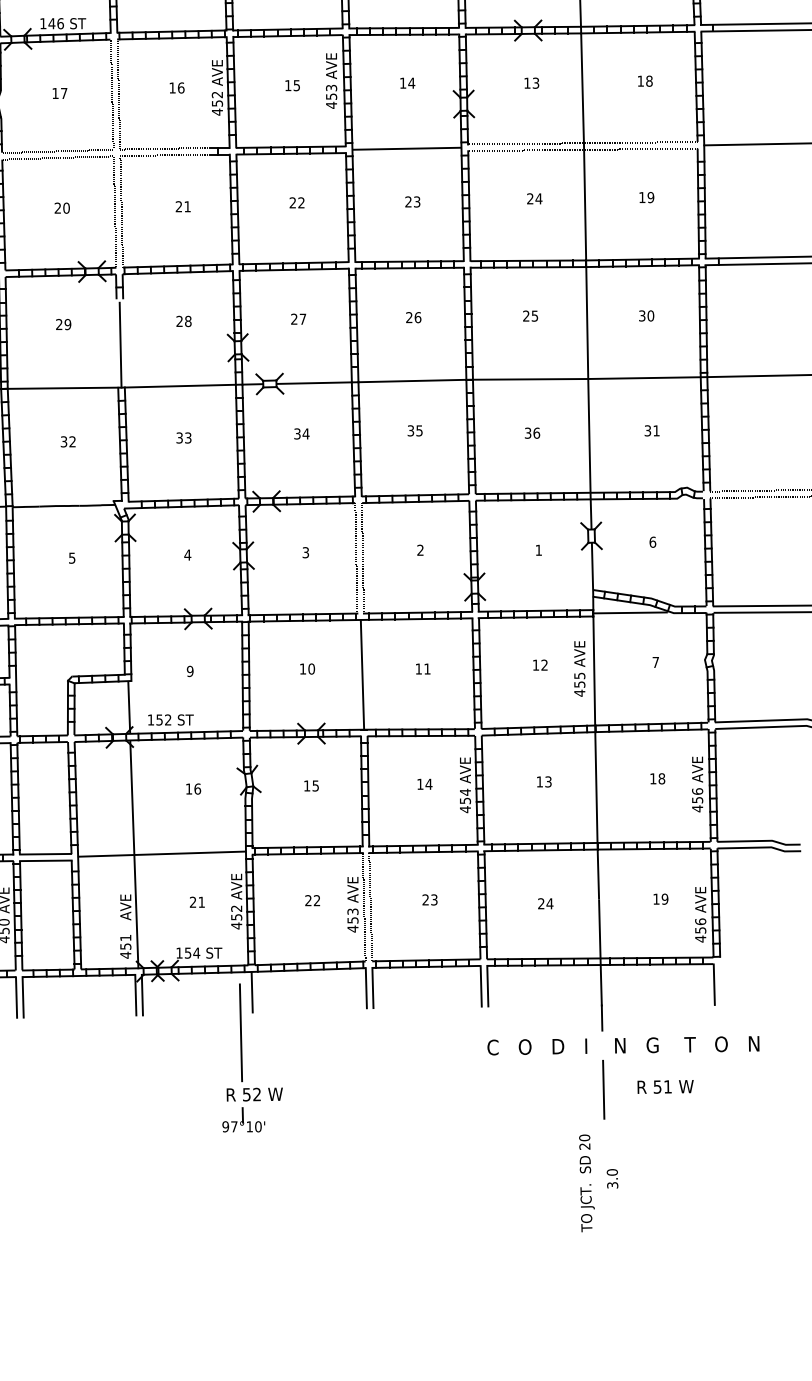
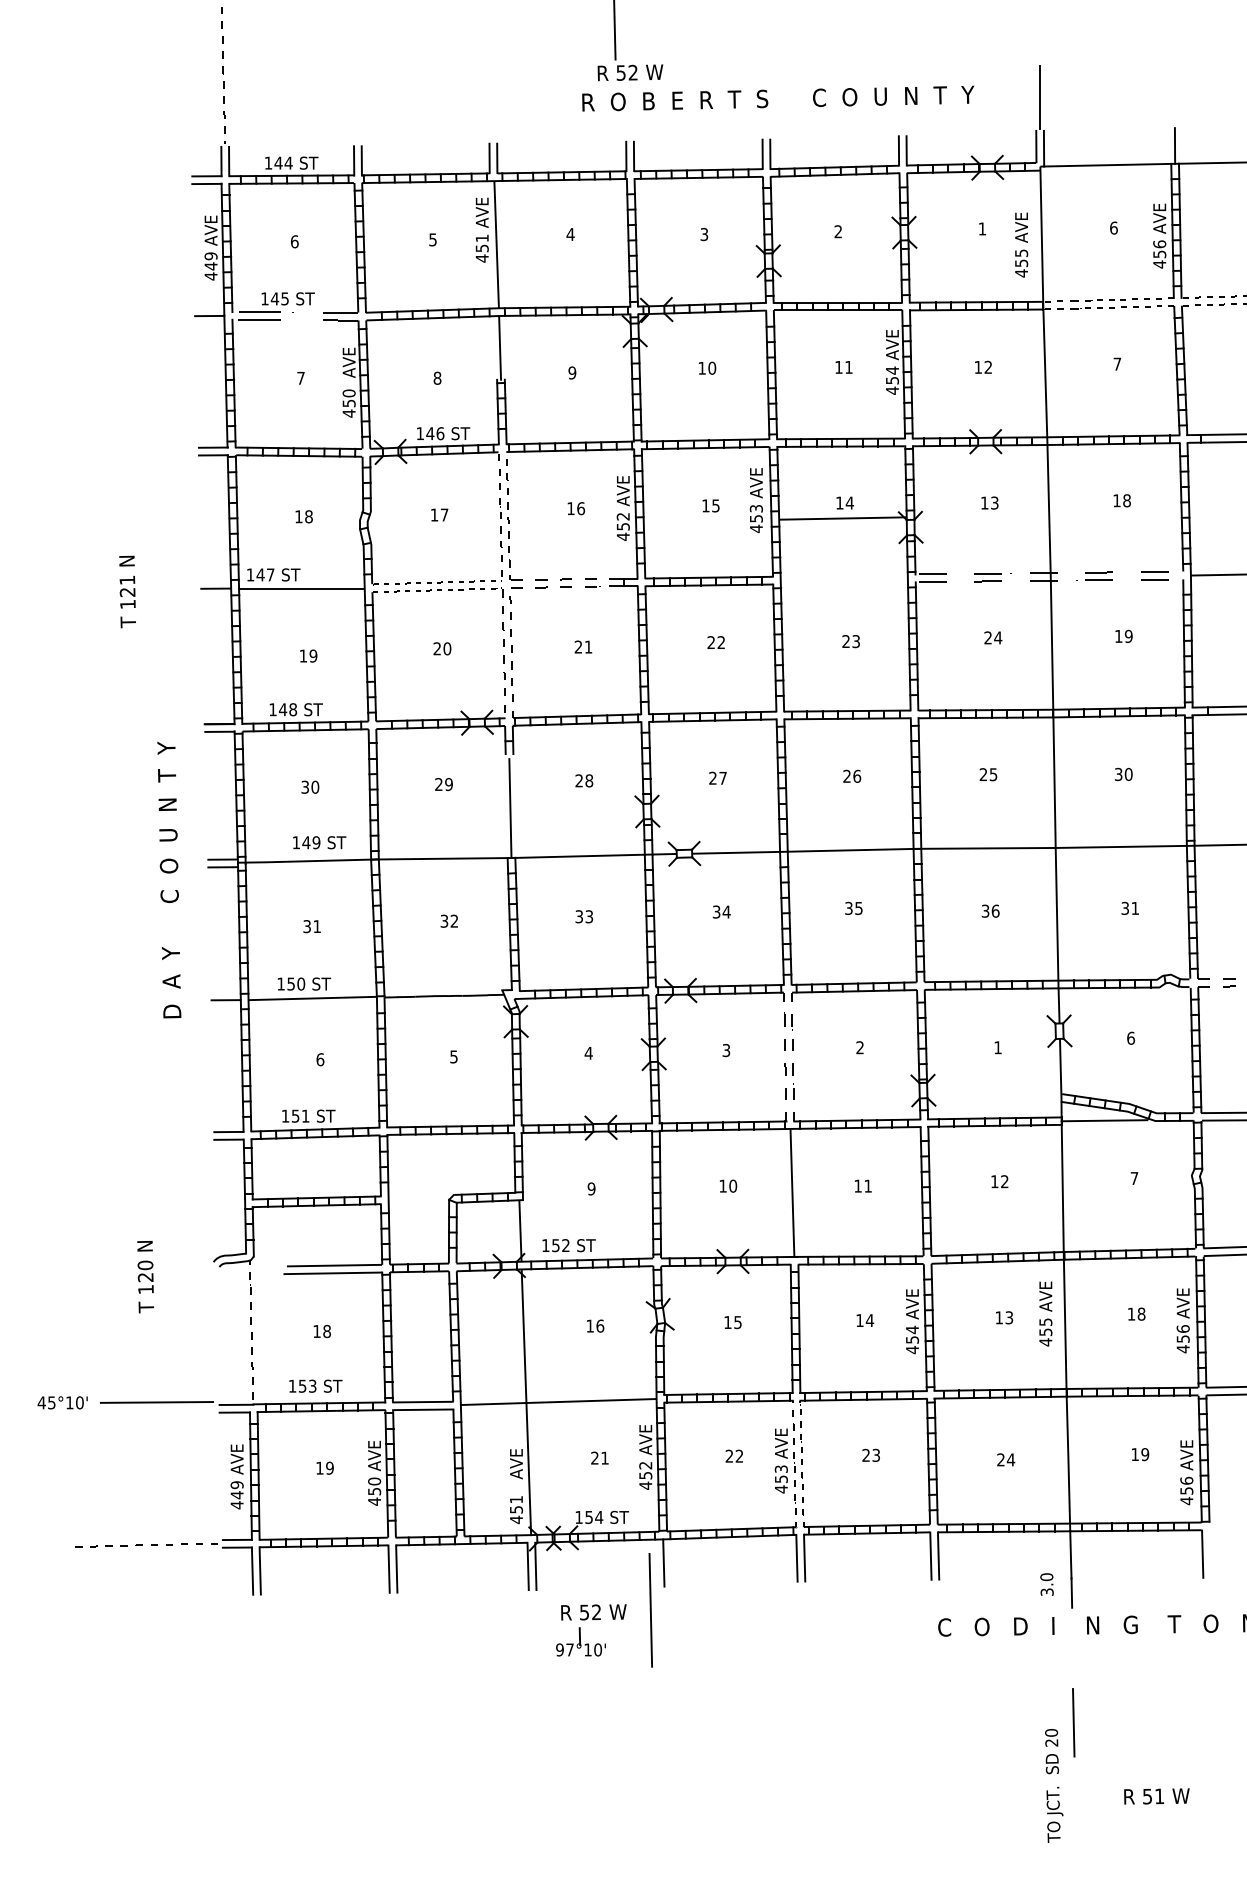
line: (407, 148) -> (843, 518), moved
text: (579, 668) -> (1045, 1313), moved
text: (665, 1086) -> (1156, 1796), moved
line: (603, 1089) -> (1073, 1722), moved
part: (243, 1110) -> (580, 1630), moved
text: (612, 1178) -> (1046, 1584), moved

